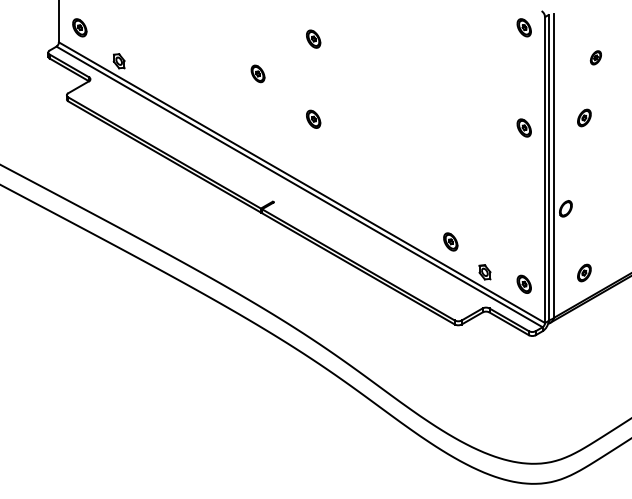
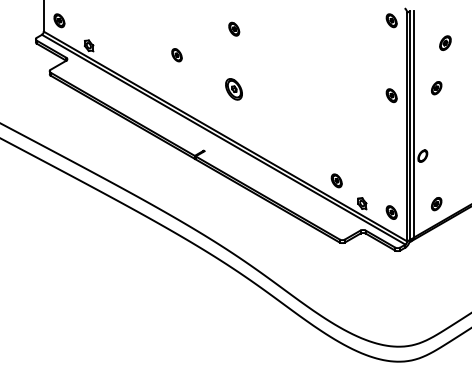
part: (595, 57) -> (444, 42), size x1.4
part: (257, 73) -> (176, 54), moved
part: (313, 118) -> (234, 88), size x1.6

